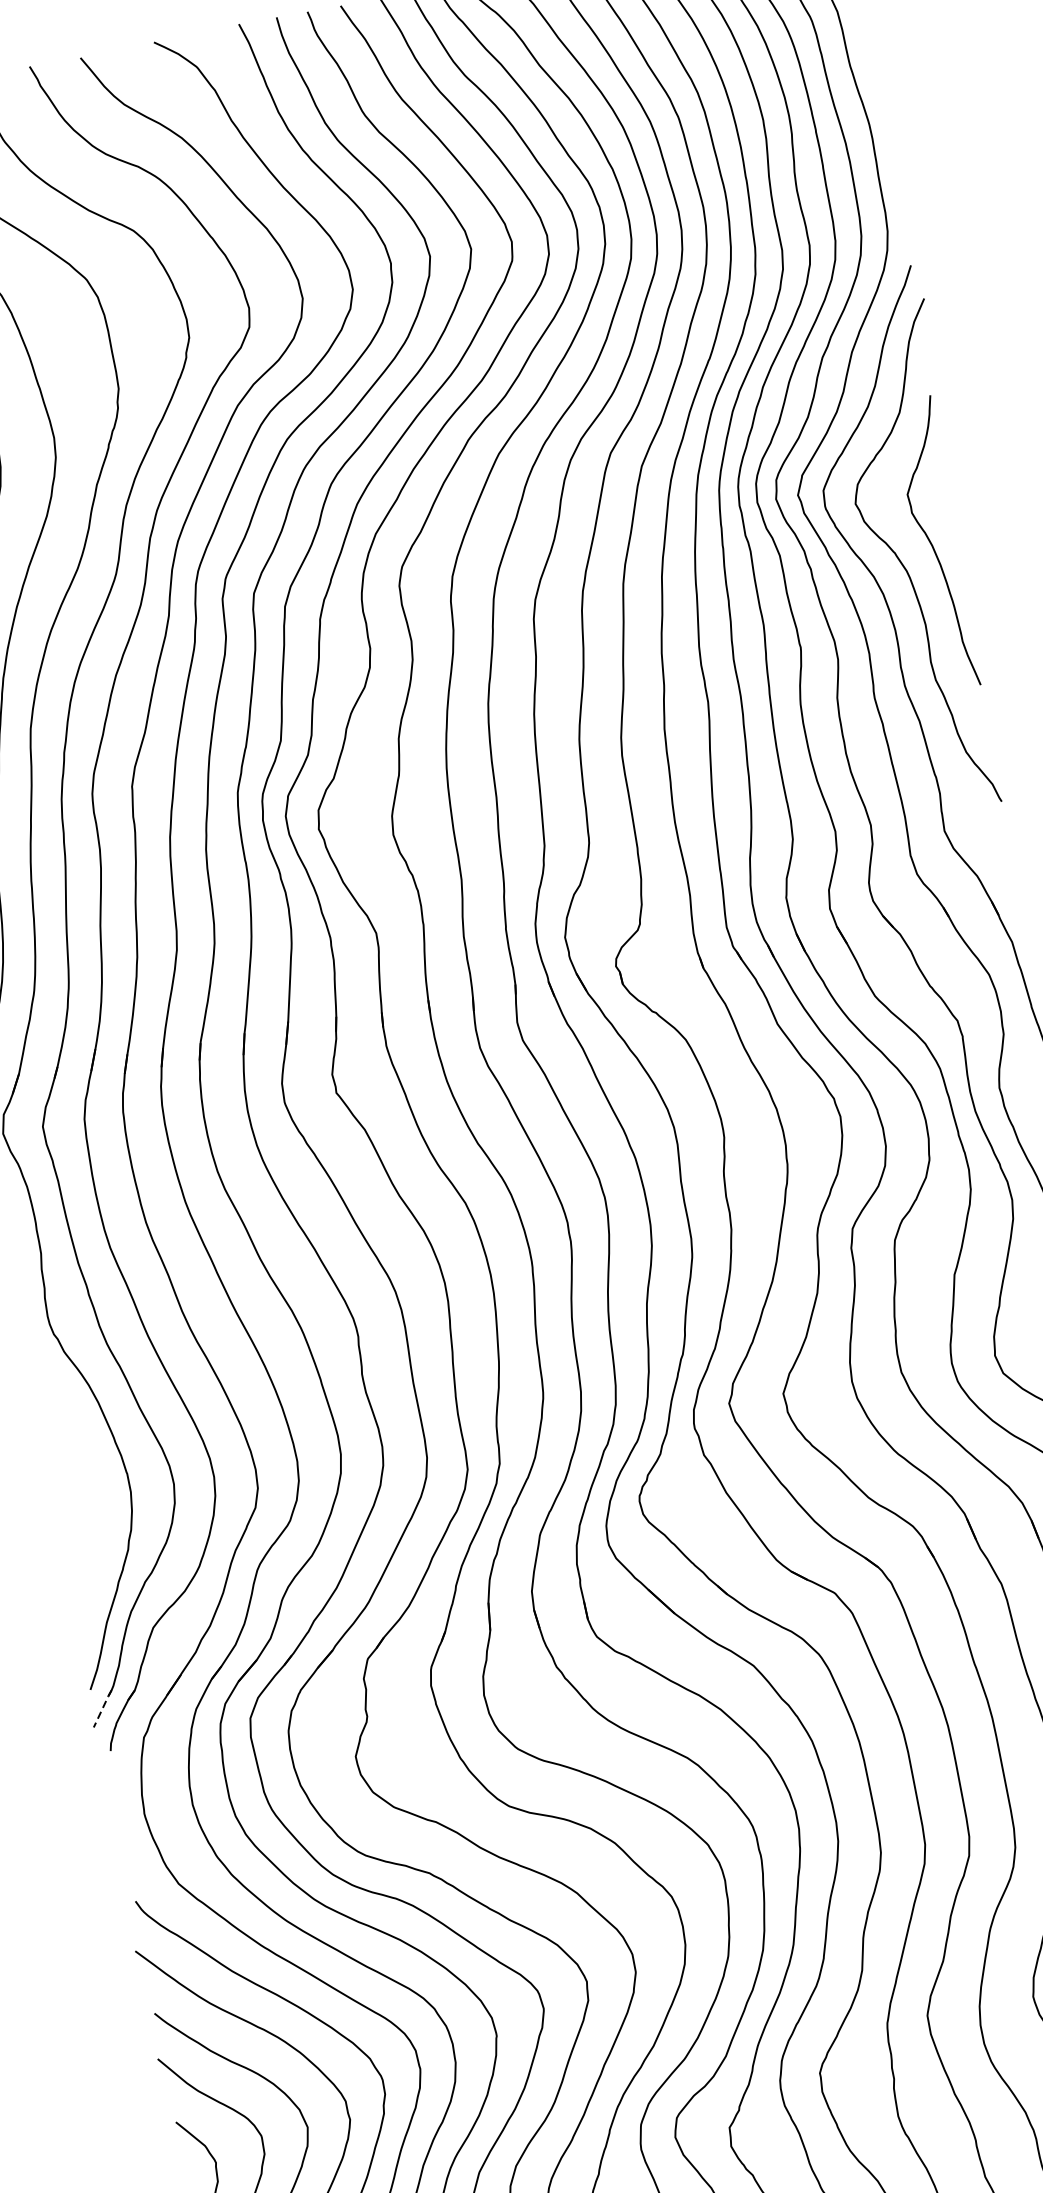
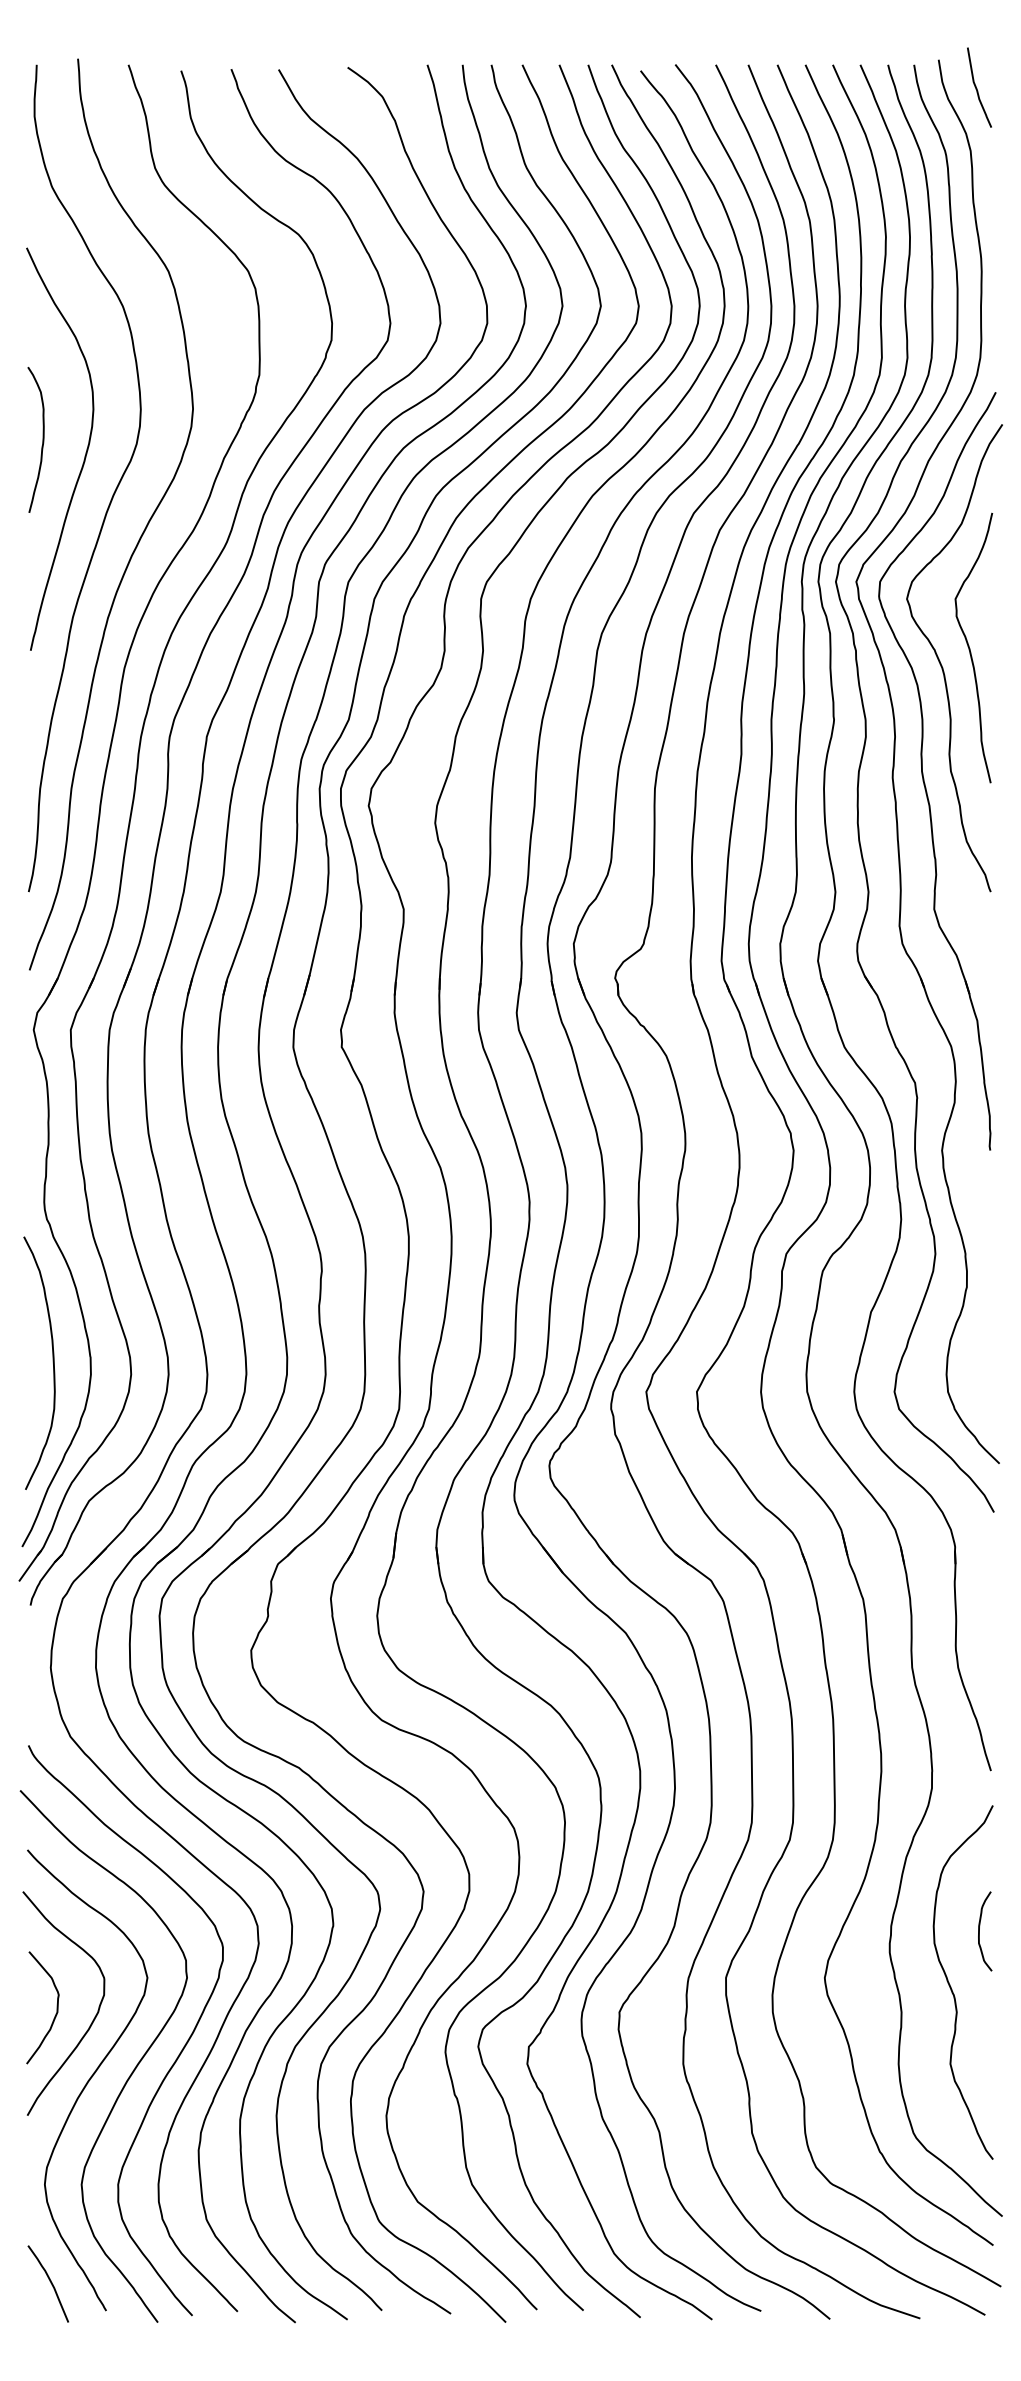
curve: (87, 1486) -> (52, 1362), added
line: (102, 1708) -> (30, 1565), dashed -> solid

